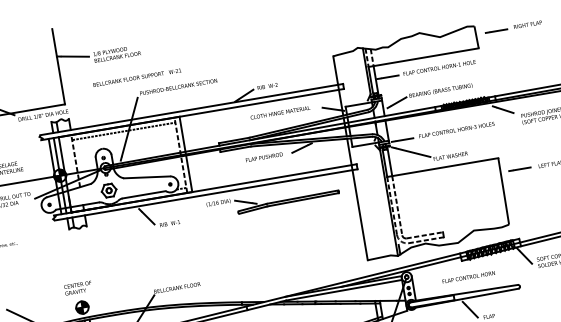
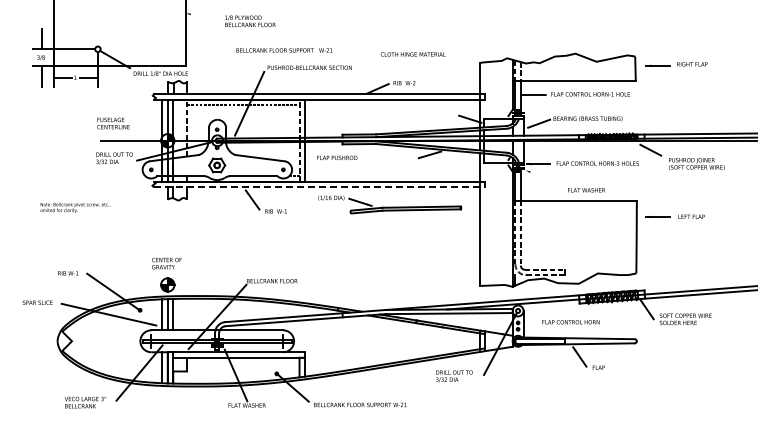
line: (72, 56) -> (202, 16), removed
text: (137, 77) -> (284, 50), moved
text: (279, 112) -> (412, 54), moved
line: (410, 151) -> (544, 178), removed
text: (264, 156) -> (337, 157), moved
line: (206, 195) -> (319, 187), solid -> dashed
text: (468, 277) -> (570, 322), moved

